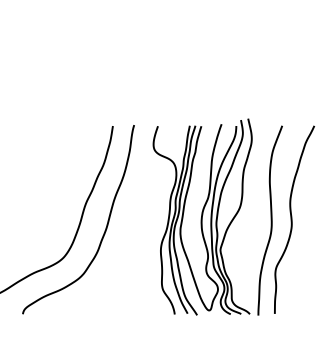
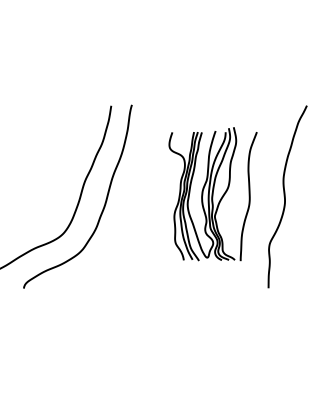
part: (217, 216) -> (212, 193), size x0.7

